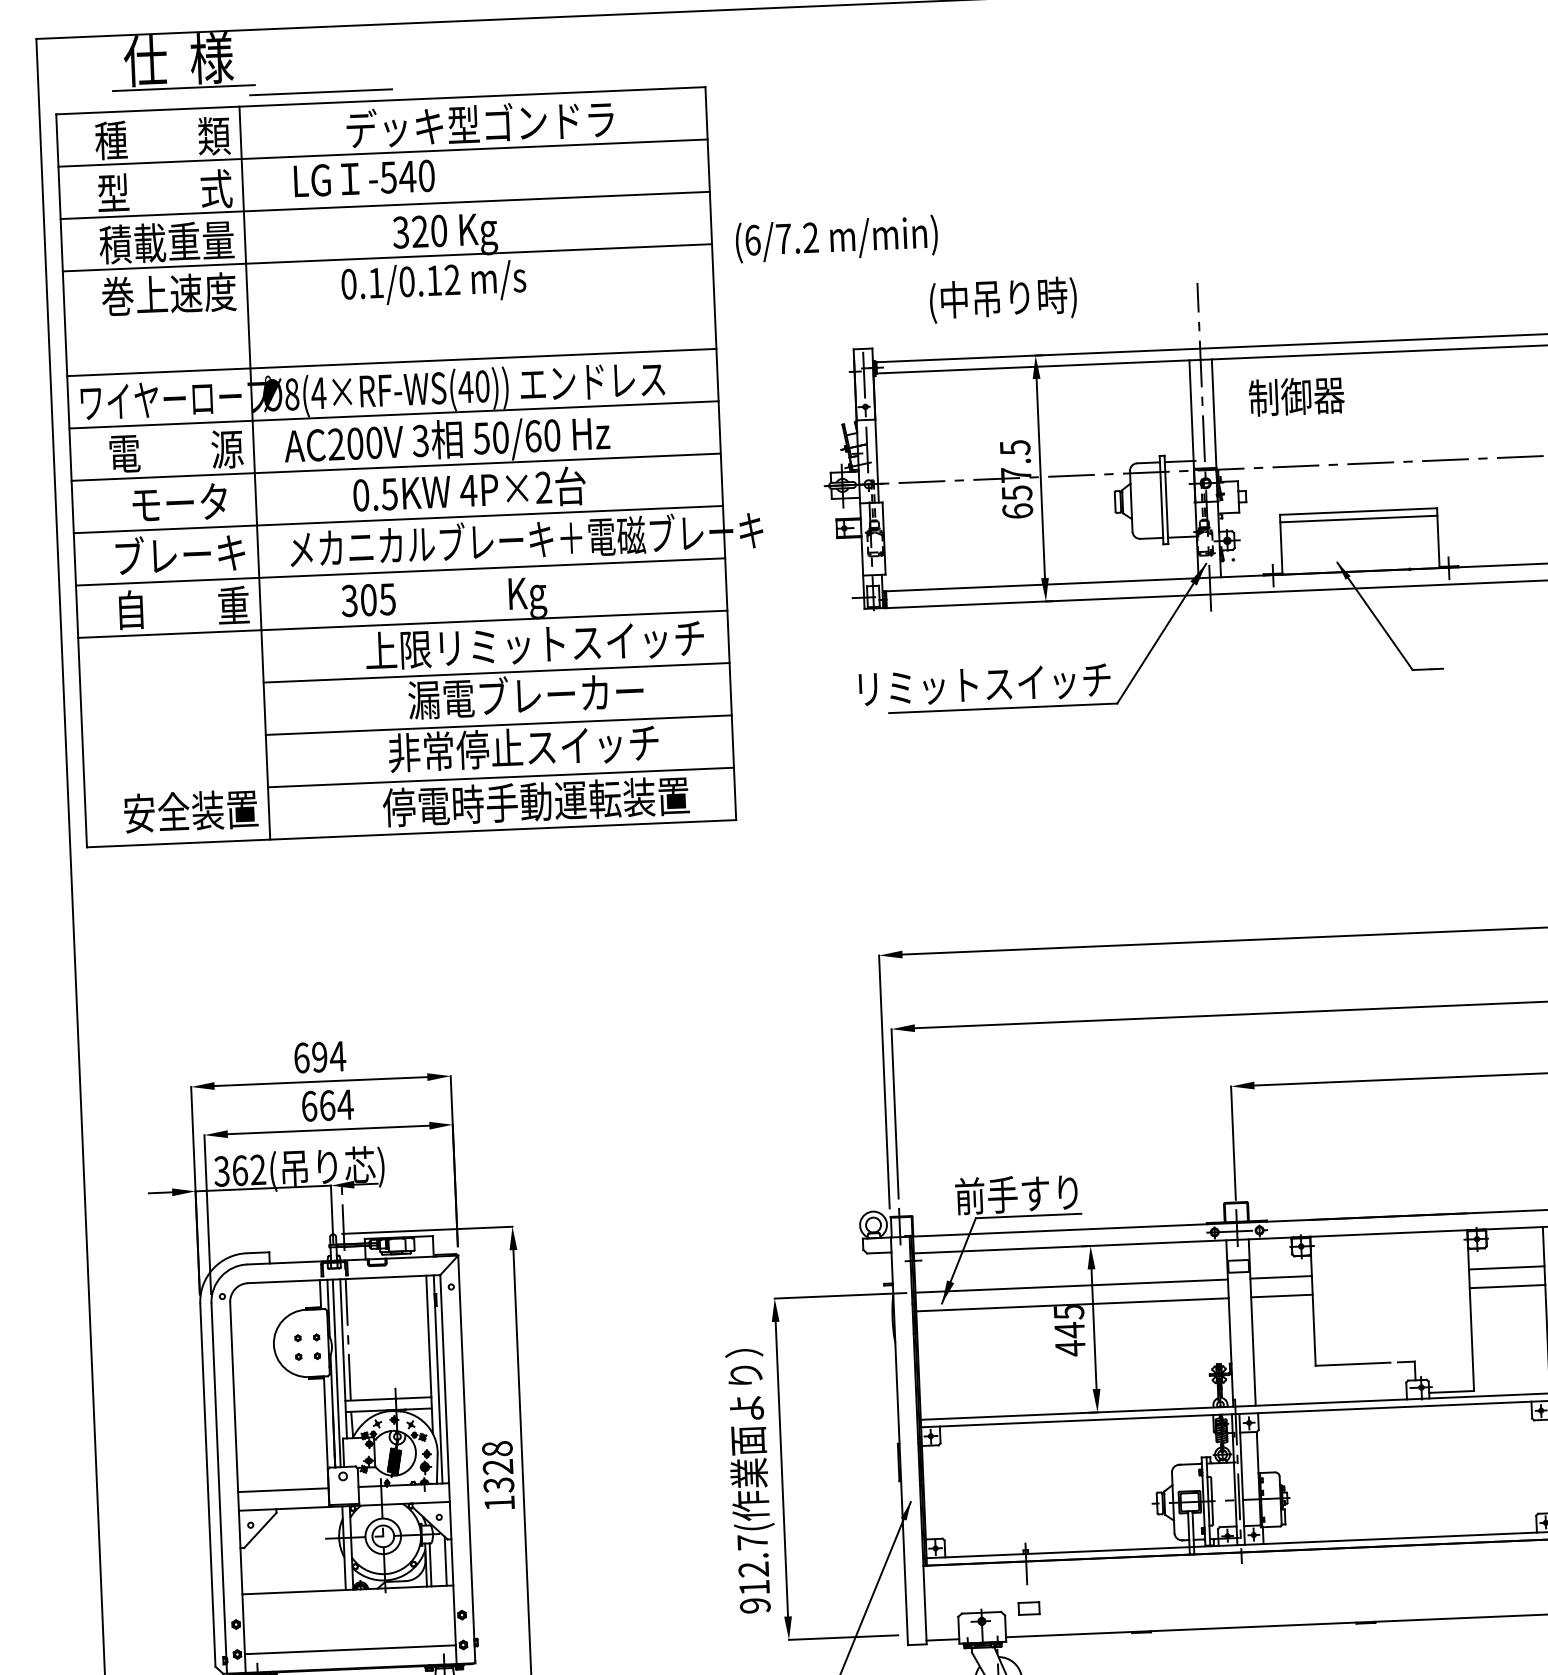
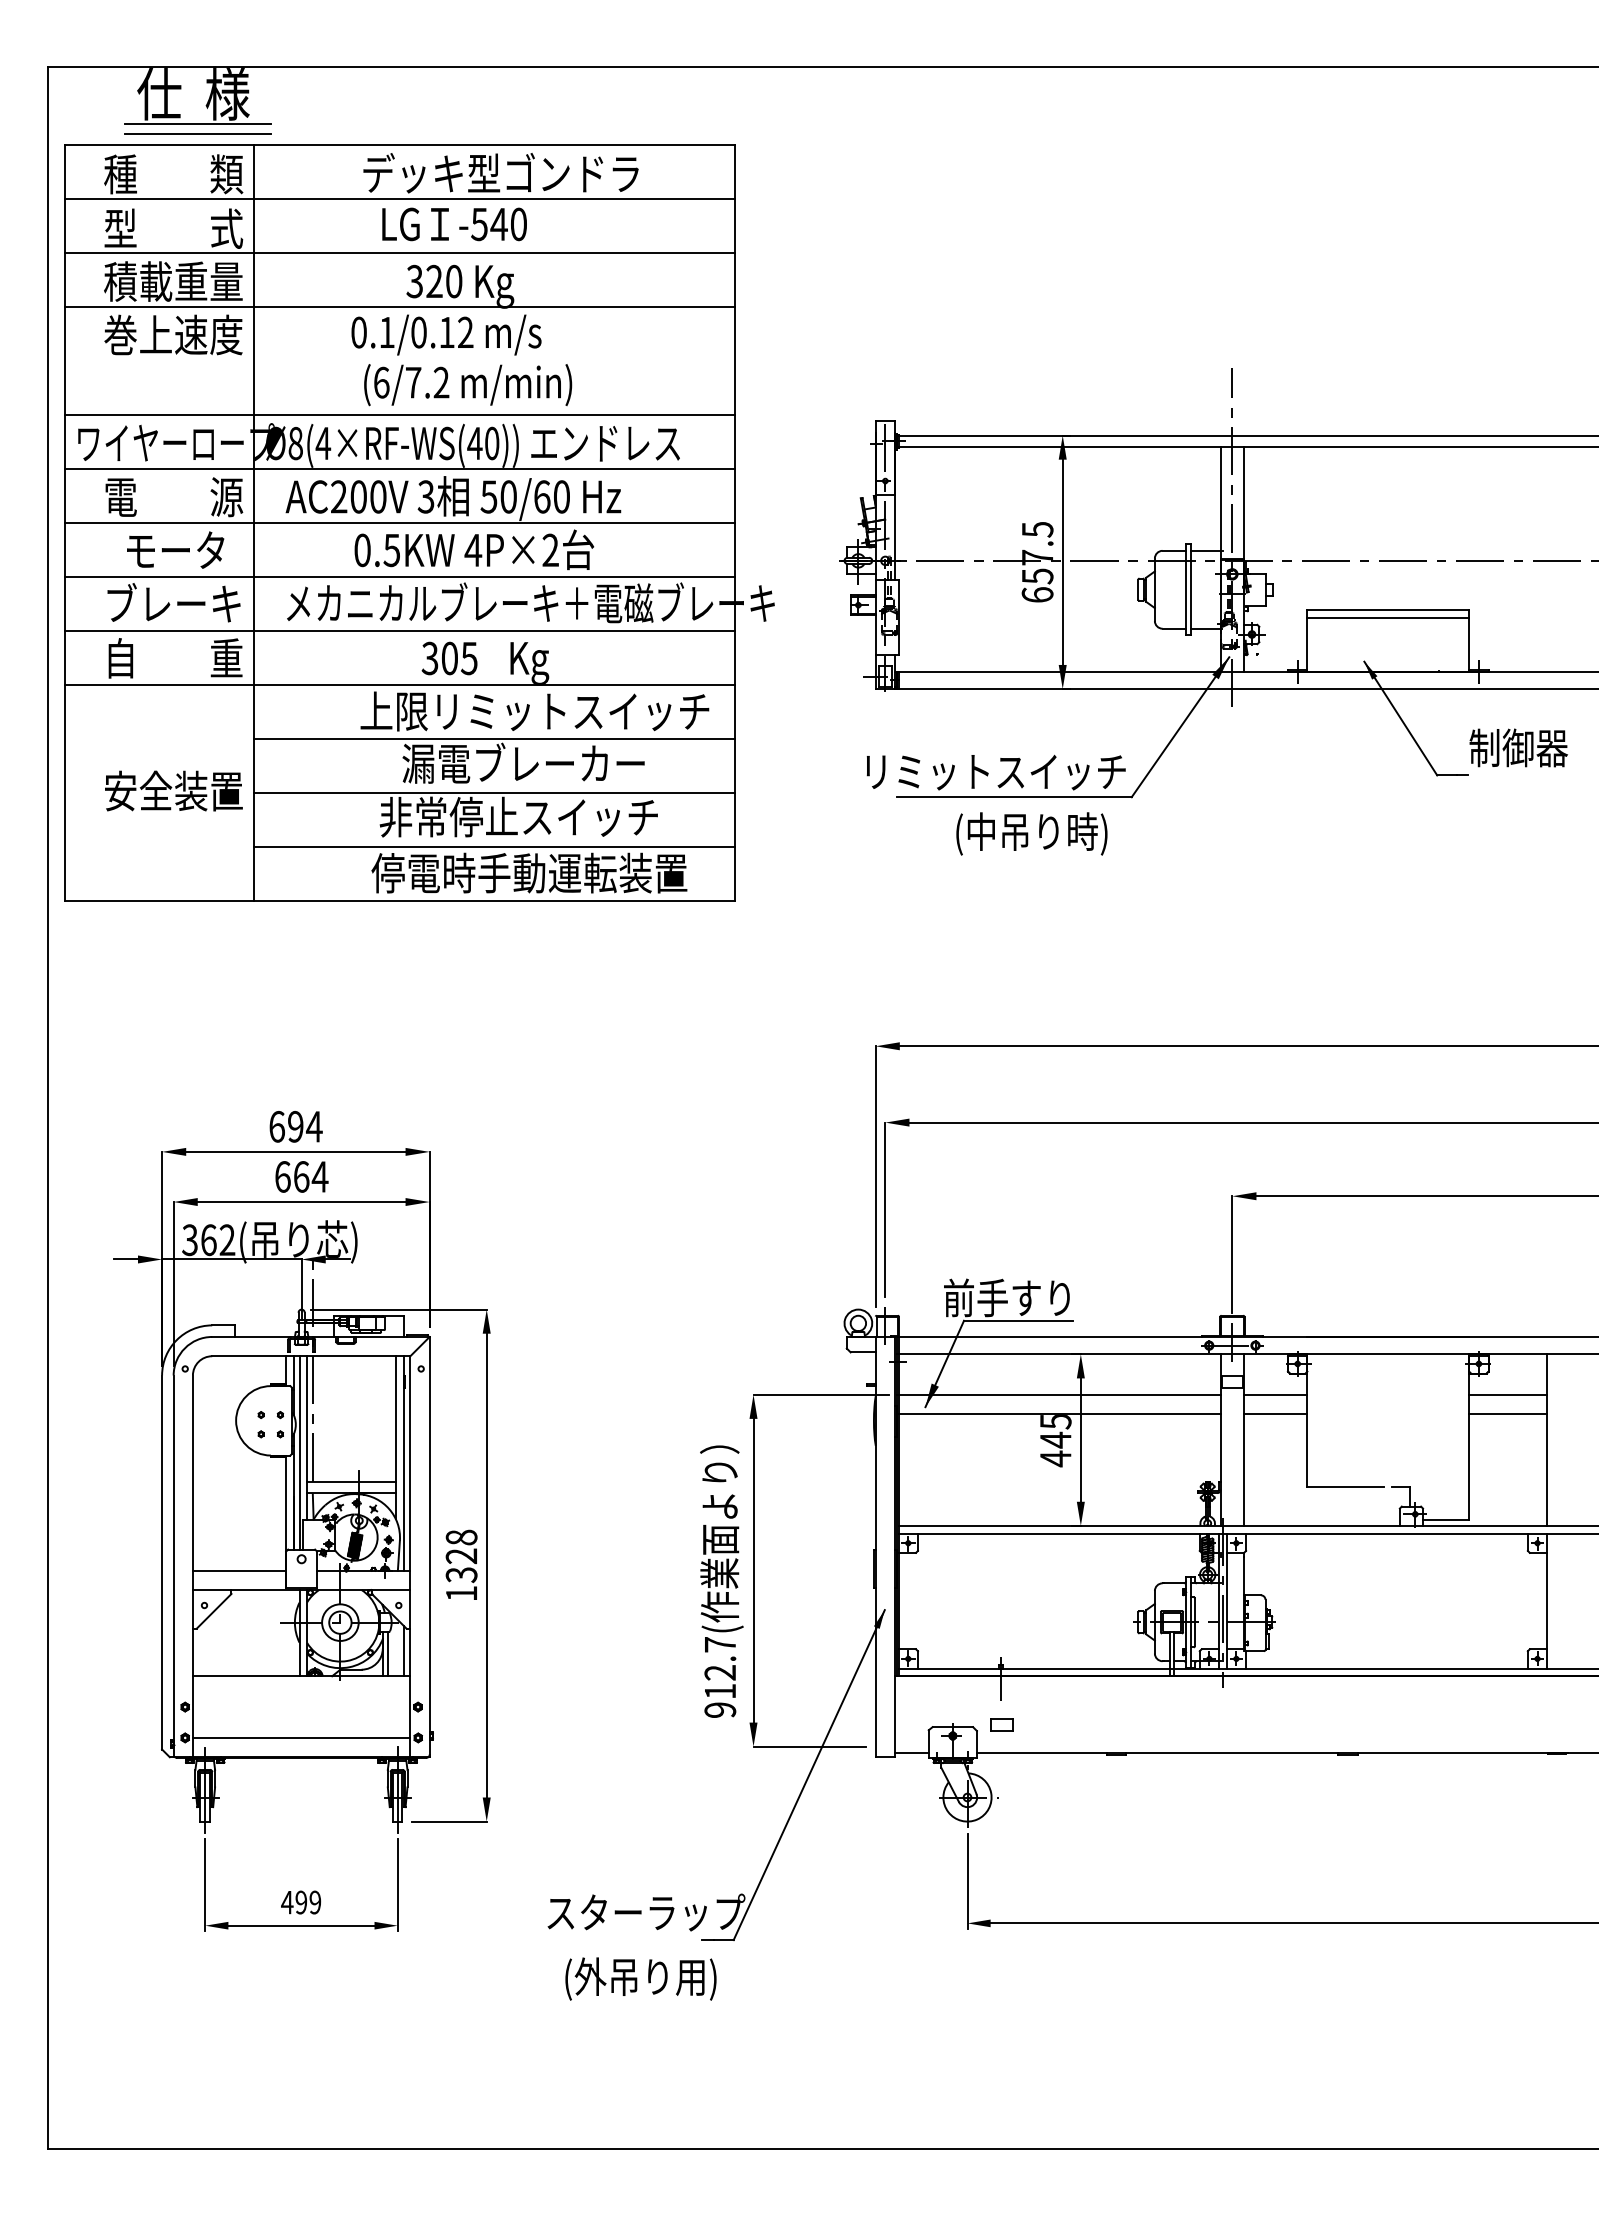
line: (320, 92) -> (197, 133), moved
text: (364, 178) -> (454, 224), moved
text: (837, 239) -> (468, 385), moved
text: (1002, 299) -> (1031, 833), moved
text: (1296, 396) -> (1518, 747), moved
text: (368, 600) -> (449, 658), moved
text: (190, 810) -> (173, 790), moved

